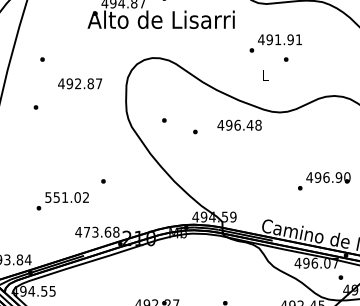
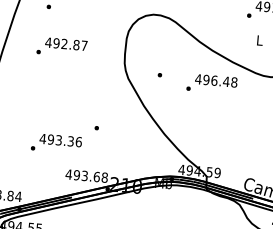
text: (80, 83) -> (66, 43), moved
text: (239, 124) -> (216, 80), moved
text: (67, 197) -> (61, 140), 551.02 -> 493.36
text: (86, 231) -> (76, 174), 473.68 -> 493.68

